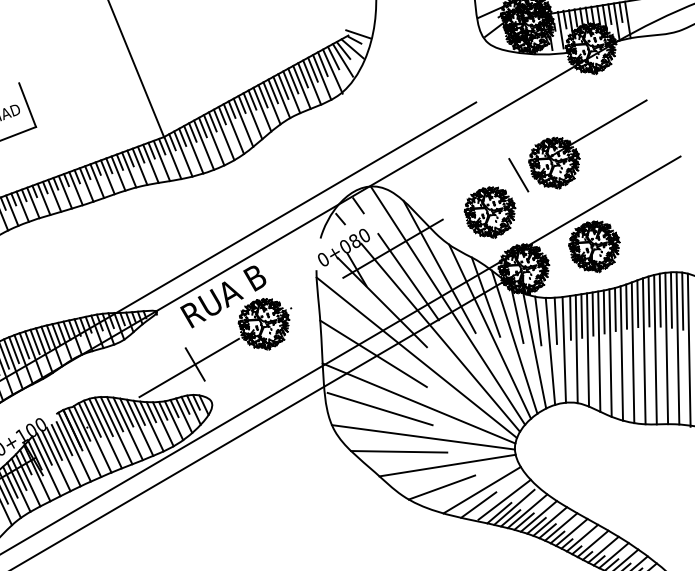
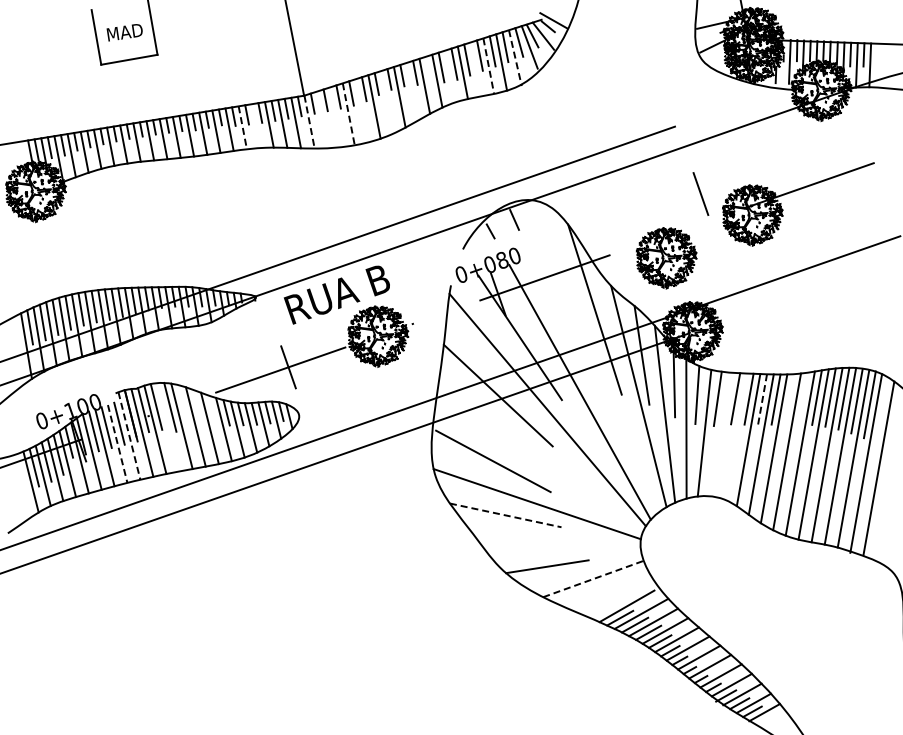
line: (333, 71) -> (515, 58), solid -> dashed
line: (311, 82) -> (488, 66), solid -> dashed
line: (301, 87) -> (475, 69), removed
line: (262, 95) -> (428, 70), removed
line: (282, 97) -> (450, 76), removed
line: (252, 116) -> (411, 91), removed
line: (234, 129) -> (387, 102), removed
line: (213, 139) -> (361, 110), removed
line: (203, 145) -> (348, 114), solid -> dashed
line: (193, 149) -> (335, 117), removed
line: (183, 153) -> (322, 119), removed
line: (172, 158) -> (309, 122), solid -> dashed
line: (128, 170) -> (255, 126), removed
line: (118, 173) -> (242, 127), solid -> dashed
line: (518, 174) -> (700, 193), moved
part: (595, 246) -> (780, 321), removed
line: (408, 277) -> (556, 314), removed
line: (447, 305) -> (595, 356), removed
line: (625, 306) -> (802, 398), removed
line: (615, 309) -> (789, 399), removed
line: (592, 314) -> (762, 399), solid -> dashed
line: (563, 349) -> (720, 434), removed
line: (576, 349) -> (735, 436), removed
line: (418, 403) -> (539, 463), removed
line: (126, 412) -> (197, 407), removed
line: (139, 412) -> (212, 410), removed
line: (114, 413) -> (183, 406), removed
line: (105, 433) -> (168, 427), removed
line: (74, 447) -> (129, 436), solid -> dashed
line: (399, 451) -> (506, 515), solid -> dashed
line: (66, 456) -> (117, 444), solid -> dashed
line: (447, 465) -> (558, 542), removed
line: (482, 489) -> (593, 578), solid -> dashed
line: (504, 499) -> (617, 595), removed
line: (478, 505) -> (585, 595), removed
line: (498, 513) -> (607, 609), removed

